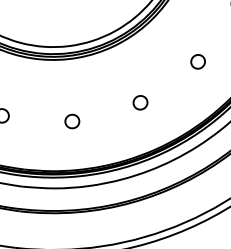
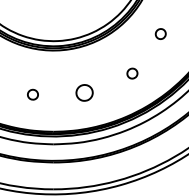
part: (197, 61) -> (160, 33), moved
part: (72, 120) -> (84, 92), size x1.6

